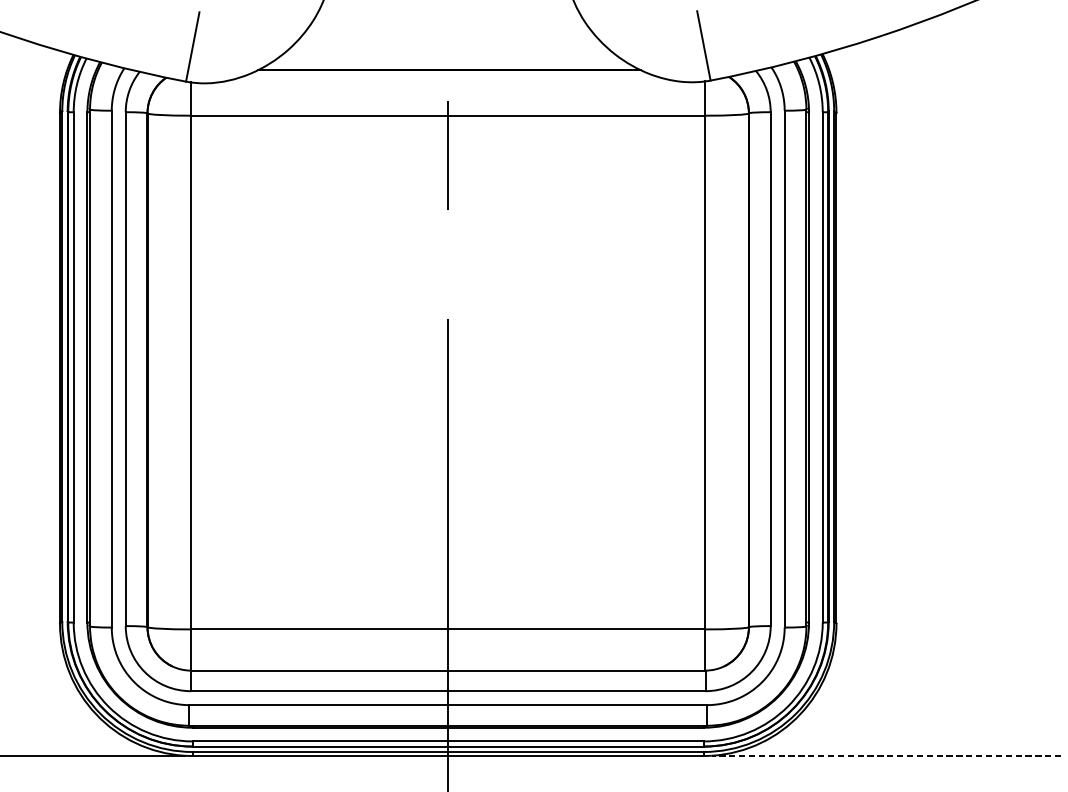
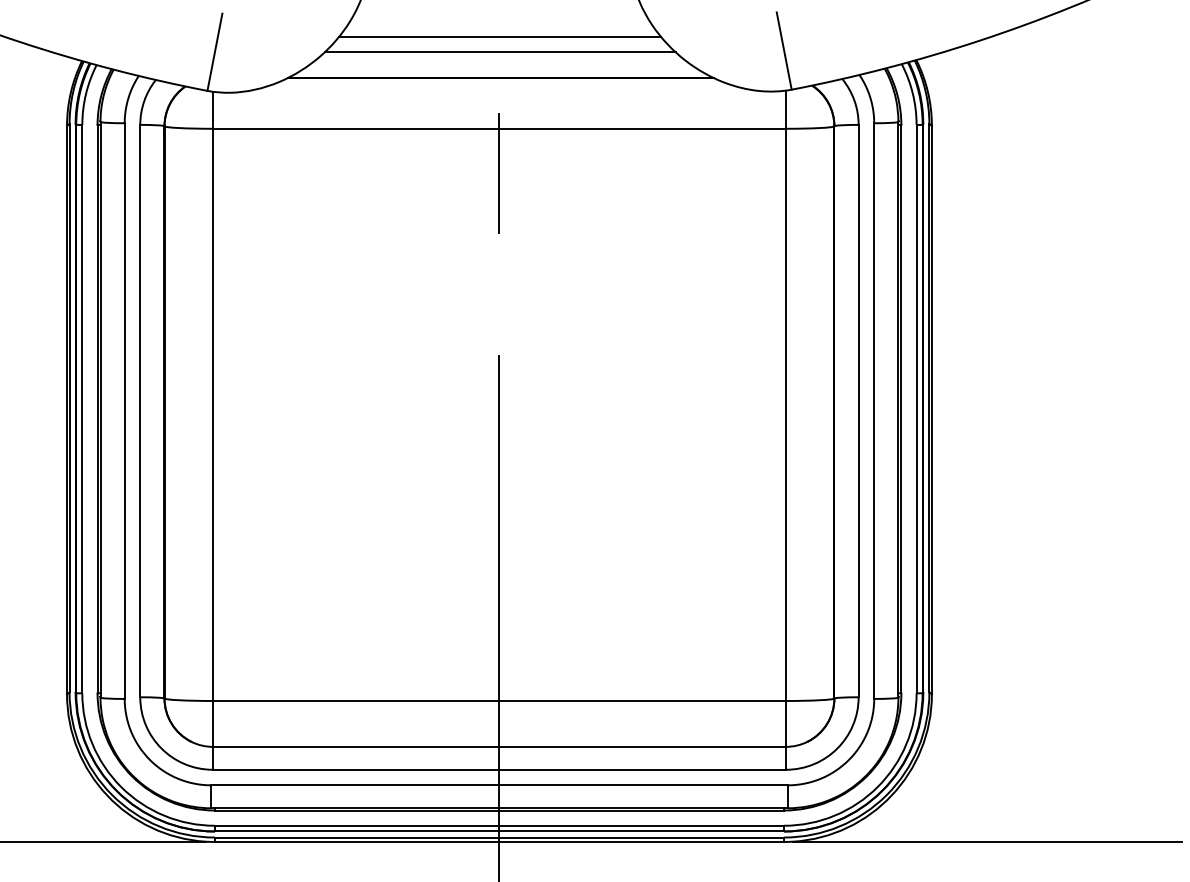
line: (448, 32) -> (499, 36), added
line: (448, 47) -> (499, 52), added
line: (886, 755) -> (987, 841), dashed -> solid

